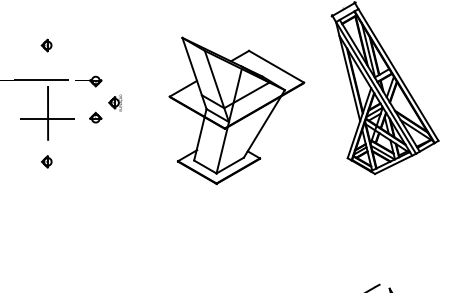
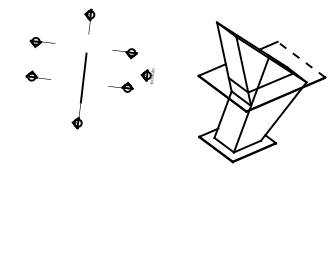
line: (276, 66) -> (301, 59), solid -> dashed
line: (43, 80) -> (83, 46), removed
line: (43, 119) -> (78, 83), removed

